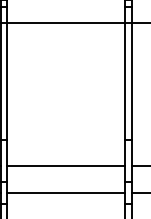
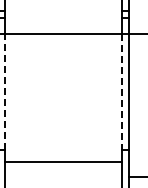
line: (7, 80) -> (4, 91), solid -> dashed
line: (125, 81) -> (122, 92), solid -> dashed
line: (66, 165) -> (63, 161), moved

